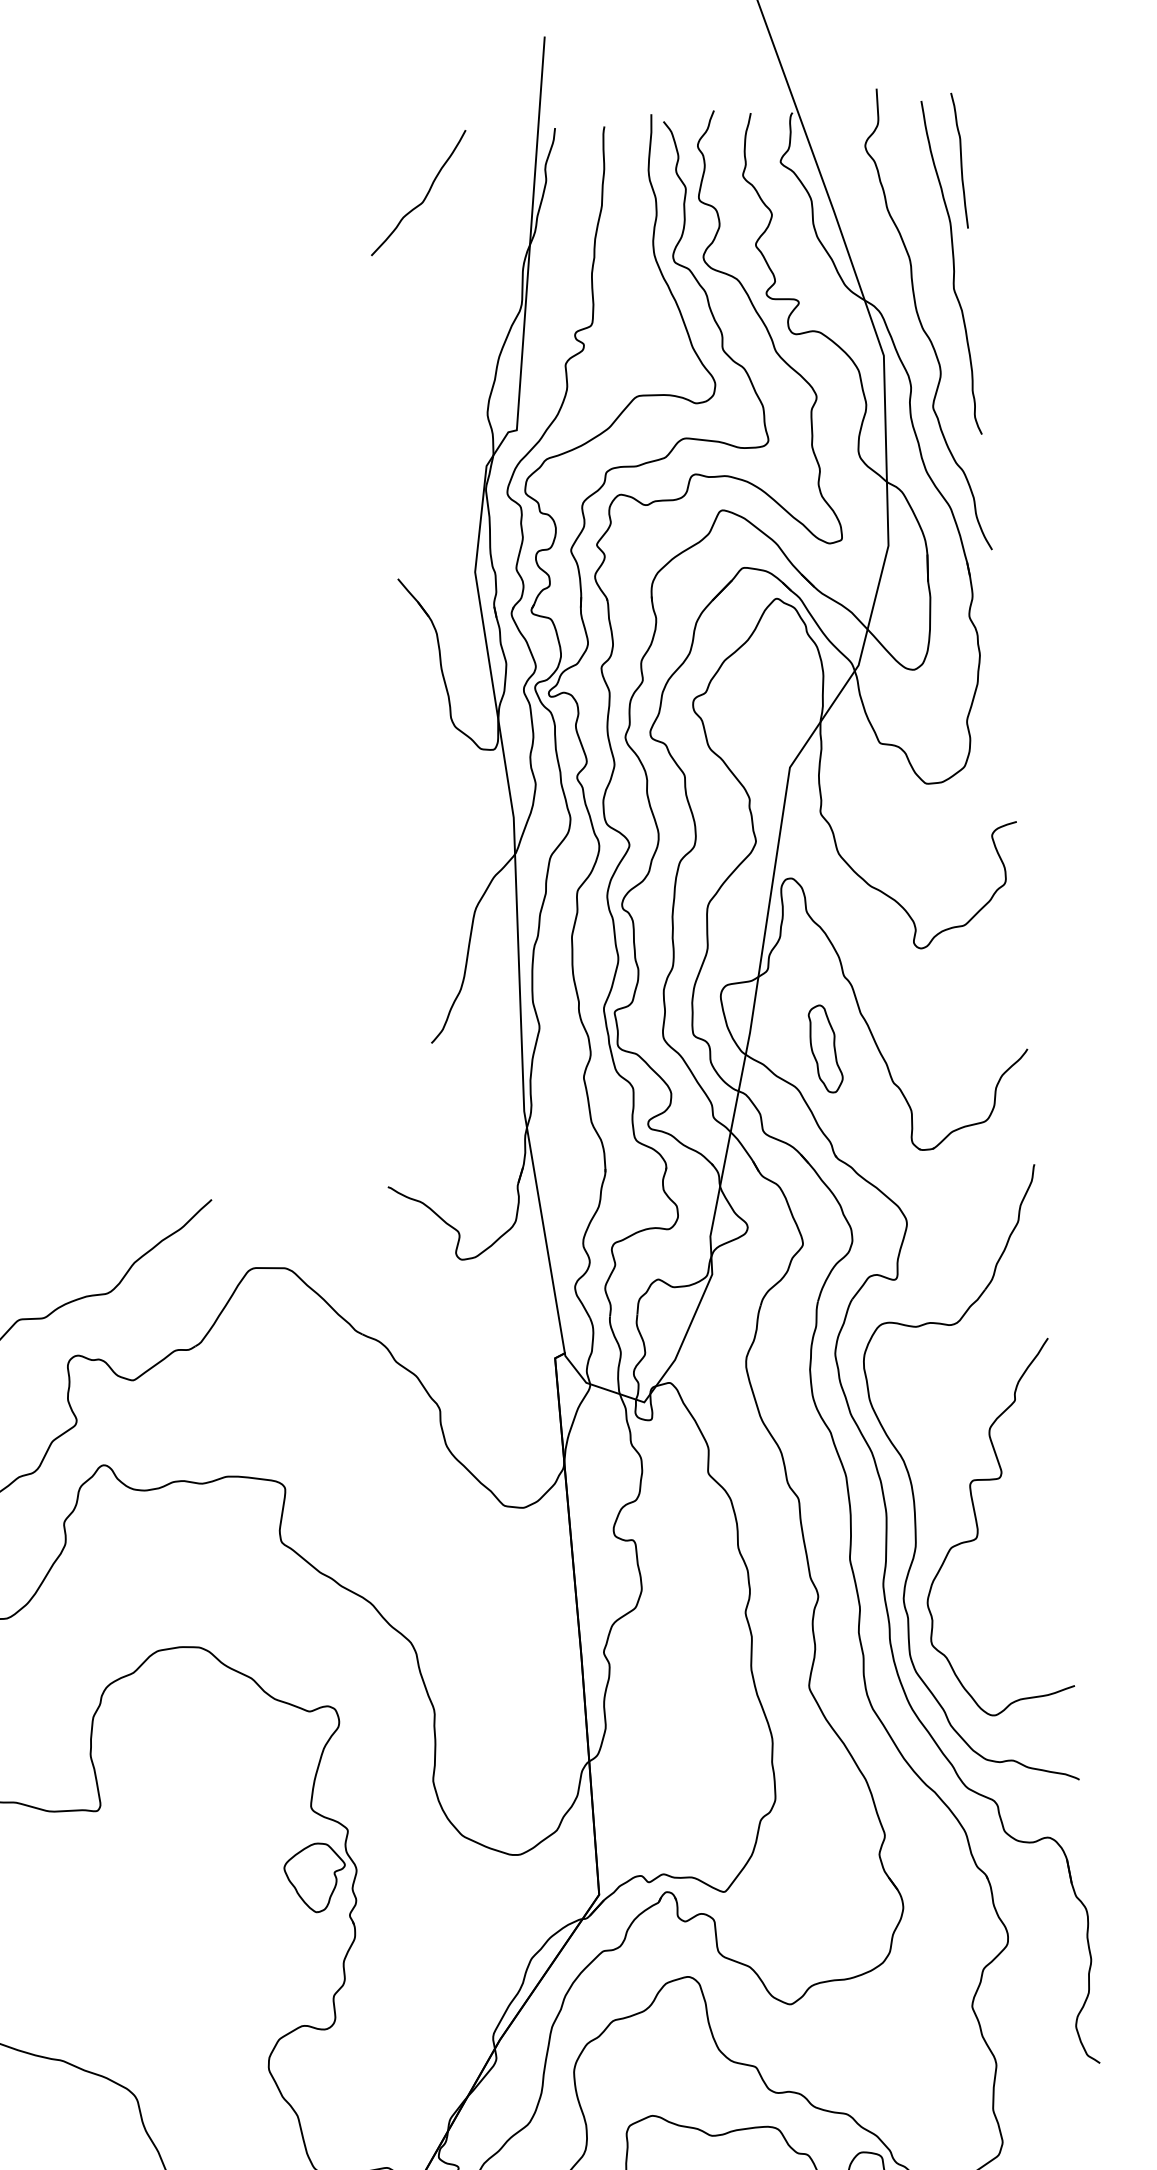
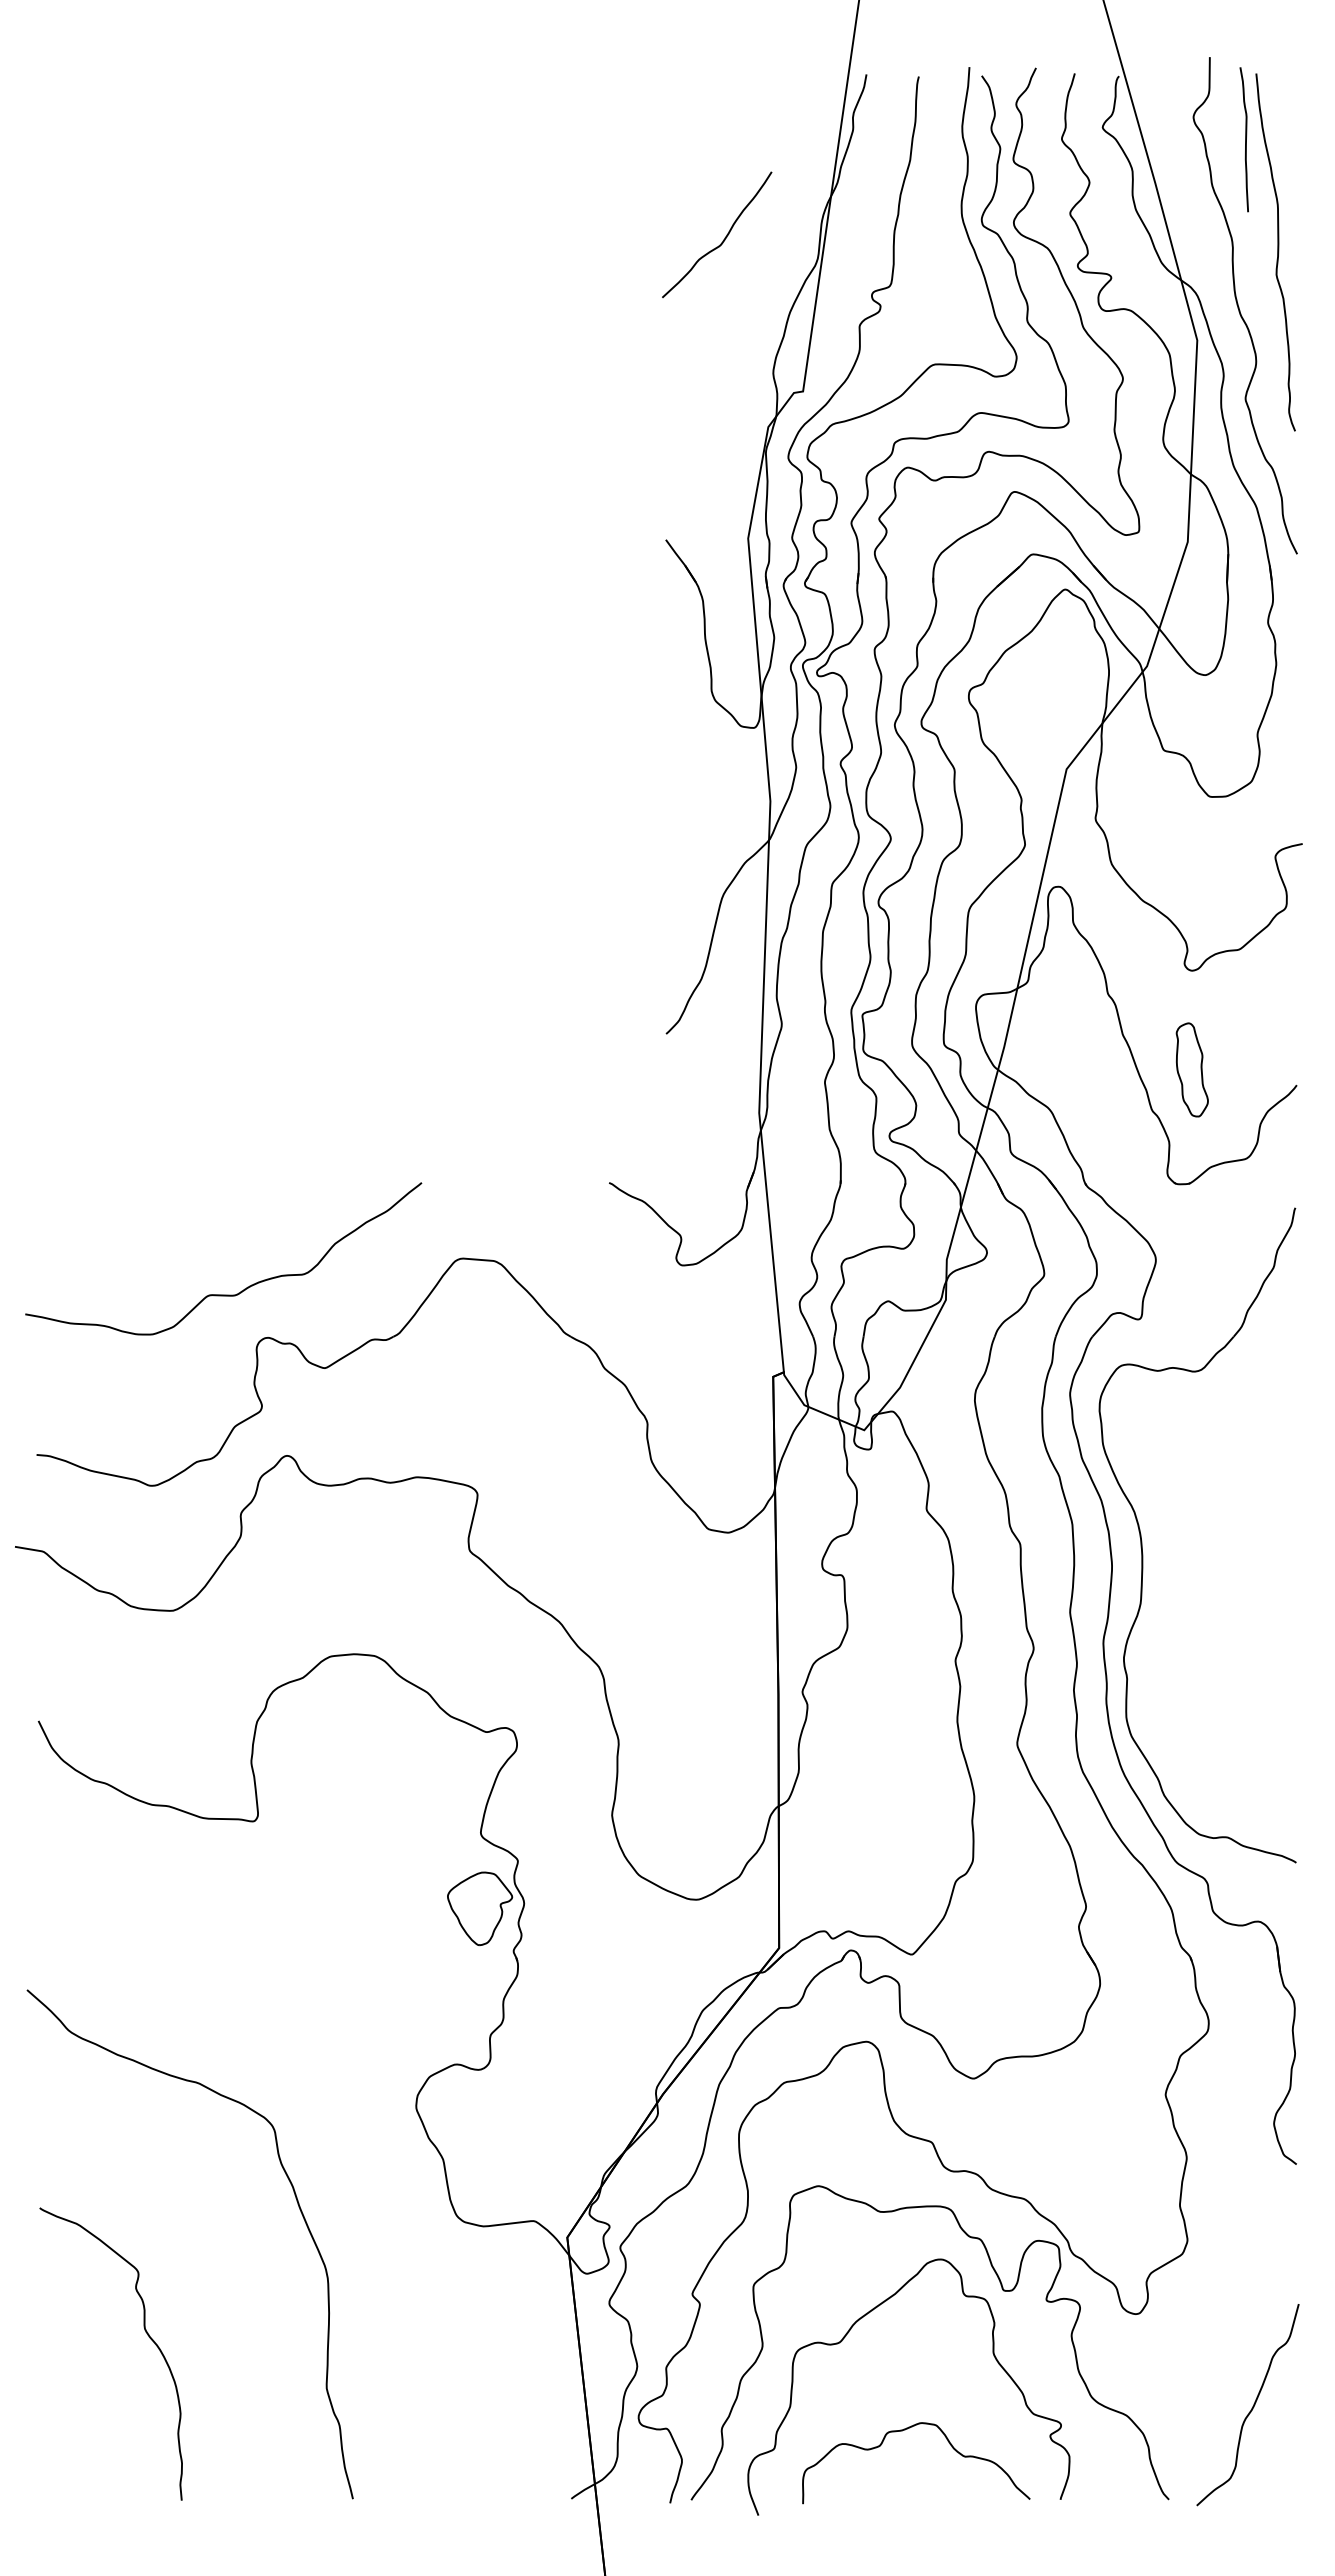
curve: (960, 160) -> (1245, 139), moved
curve: (425, 195) -> (724, 237), moved
part: (825, 1048) -> (1191, 1069), moved
curve: (978, 1529) -> (1208, 1590), removed

